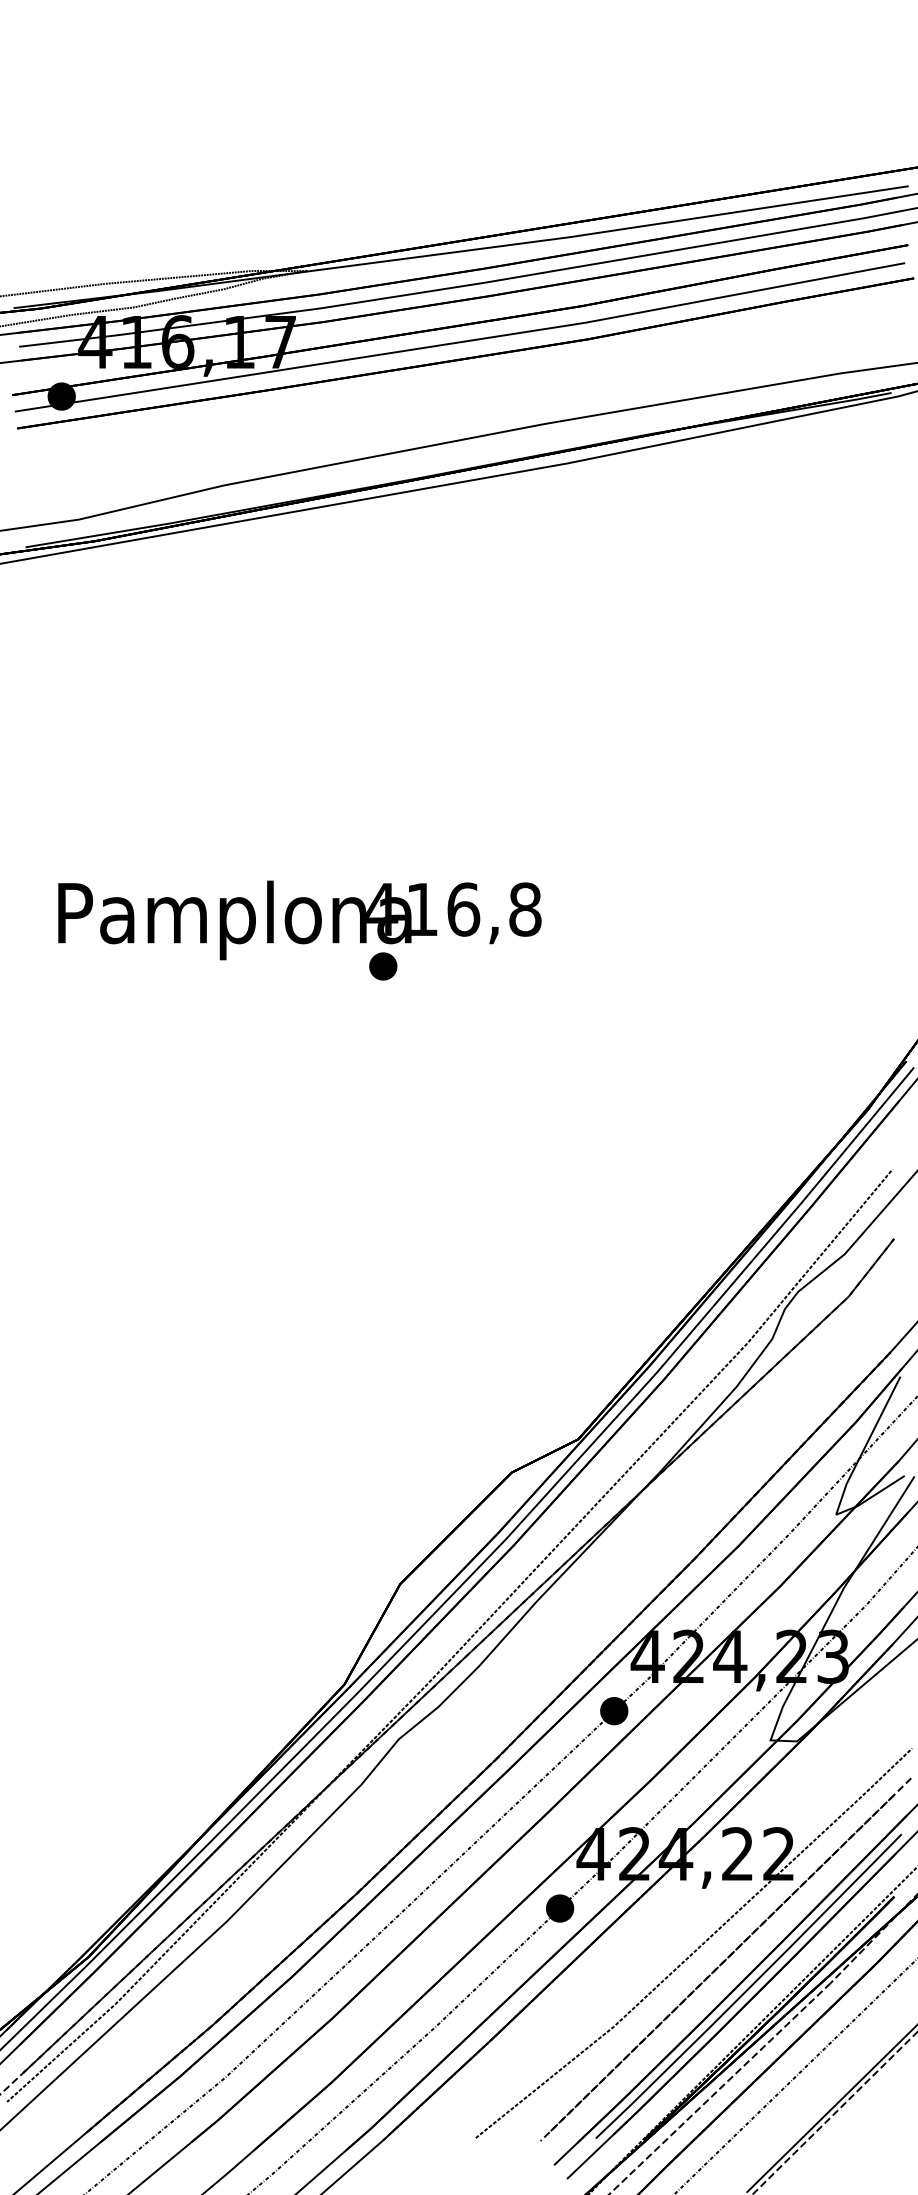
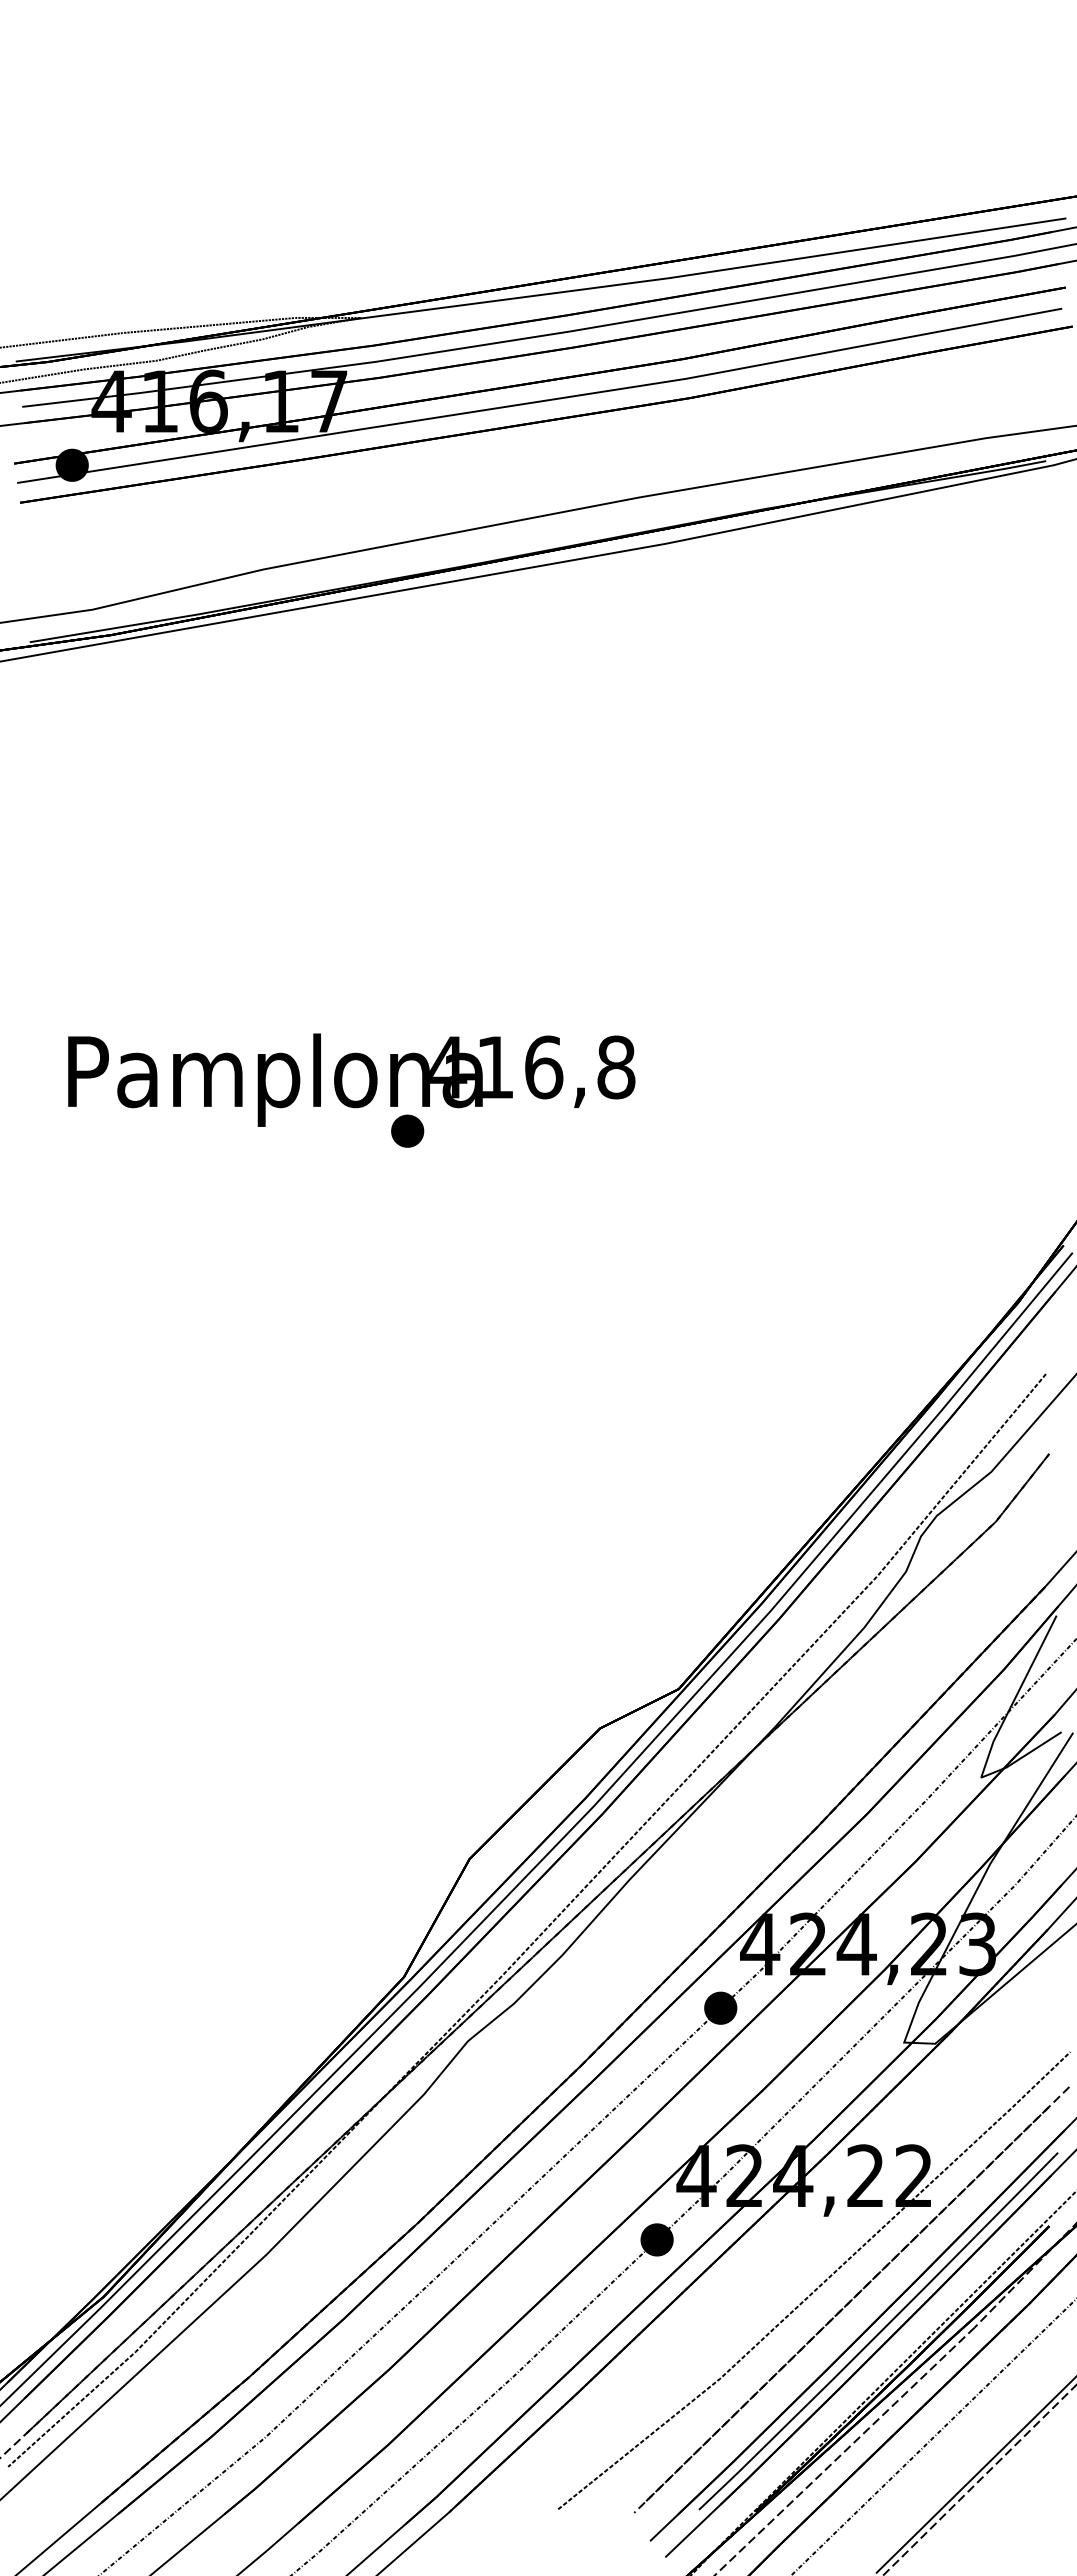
part: (383, 965) -> (407, 1130), moved

